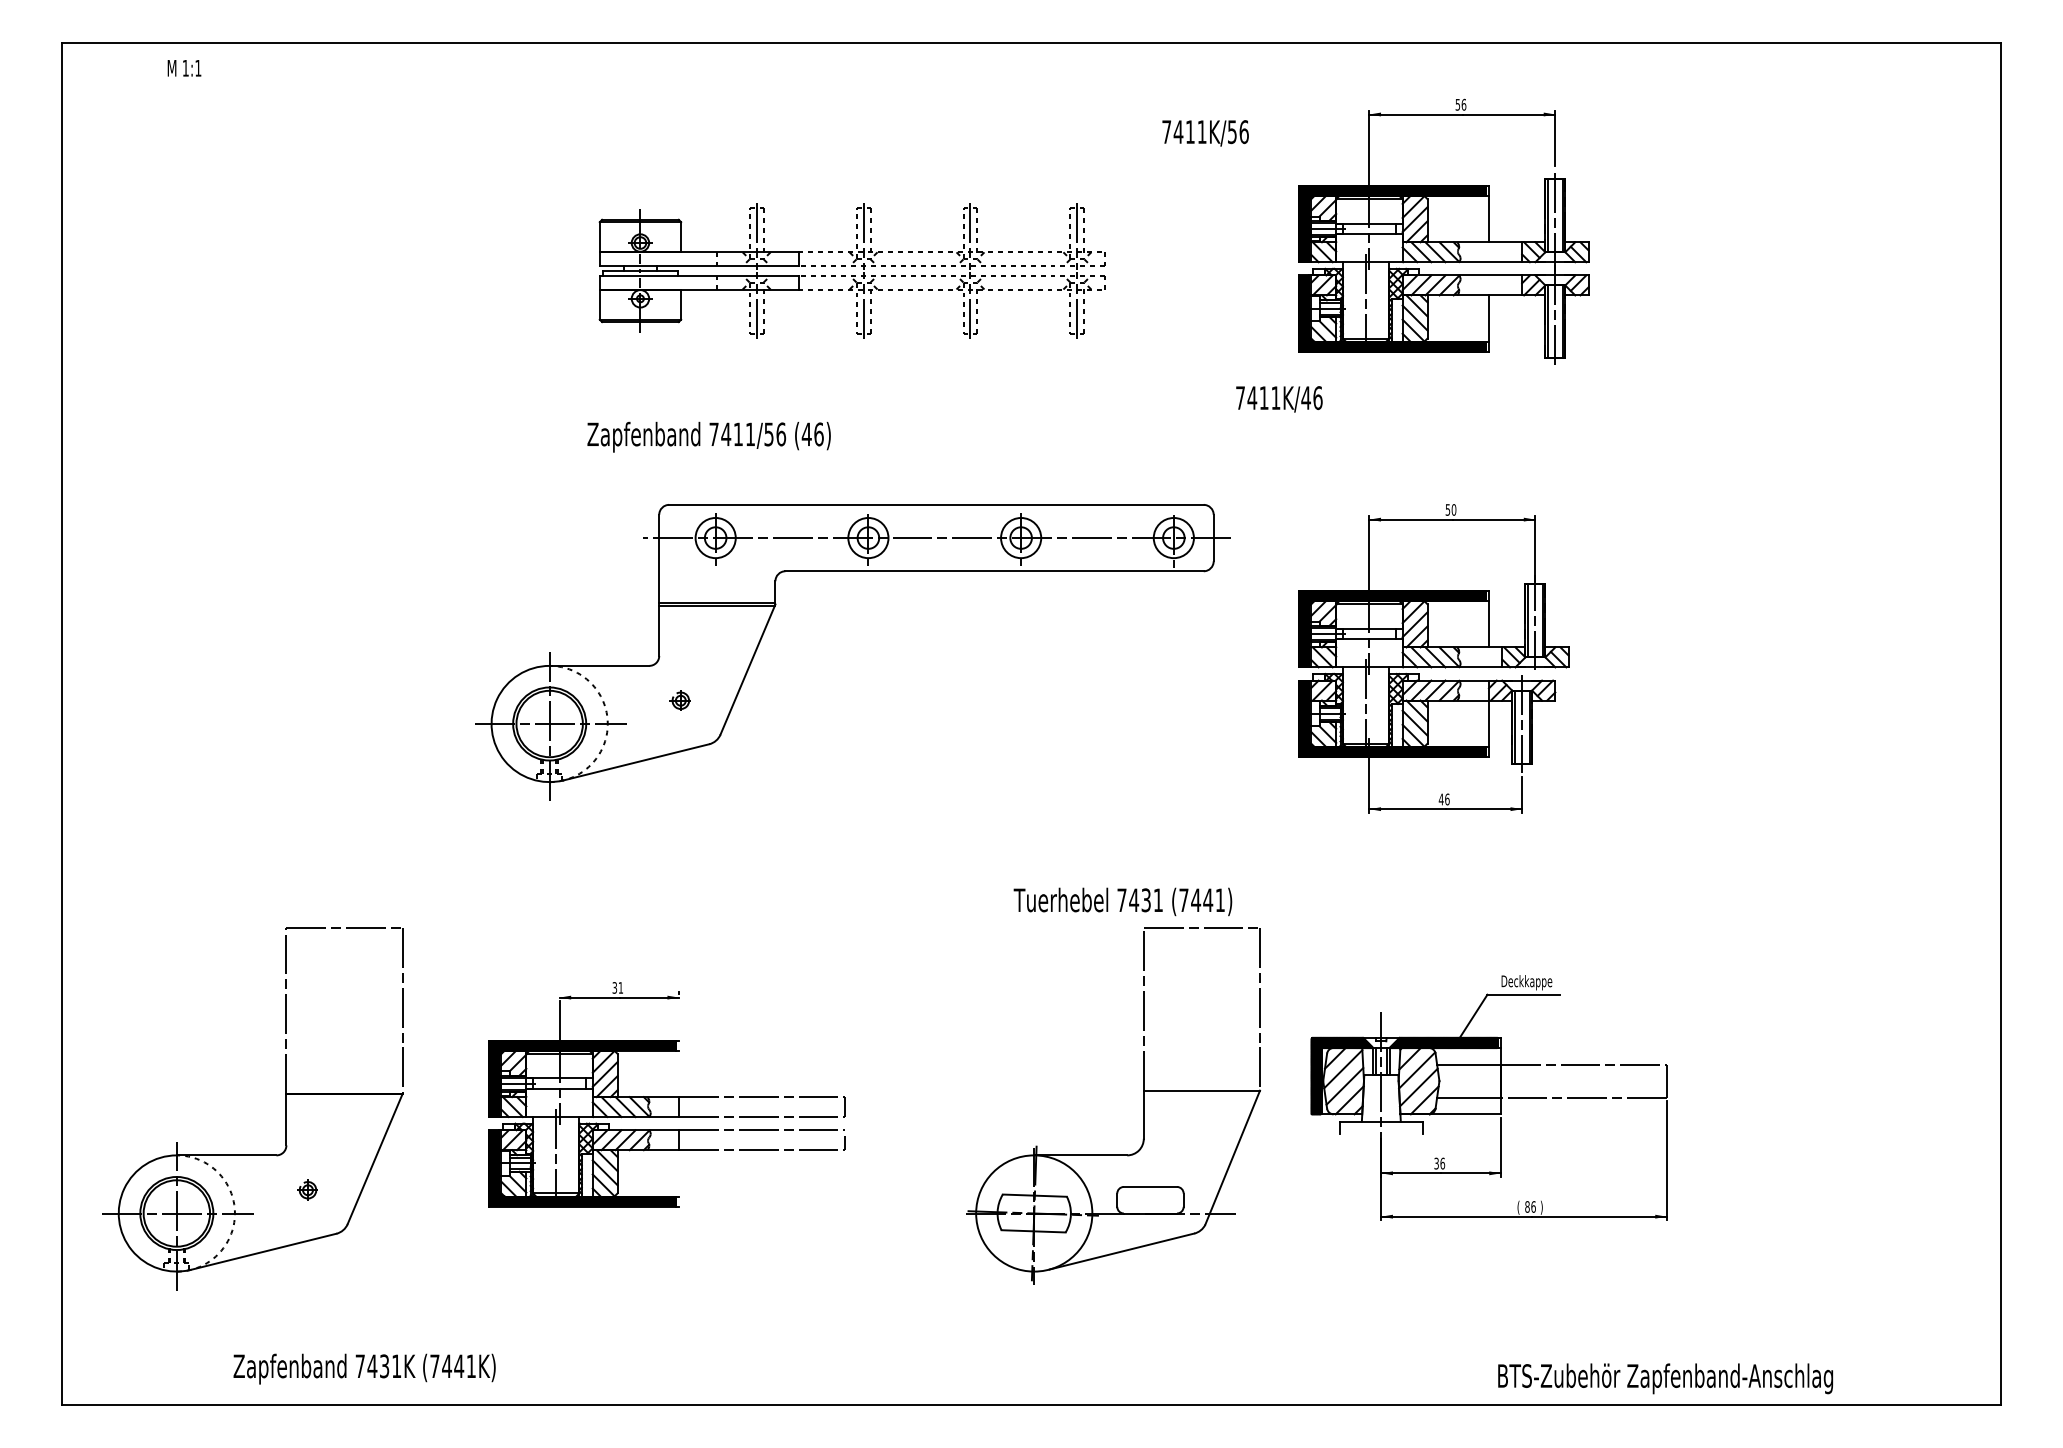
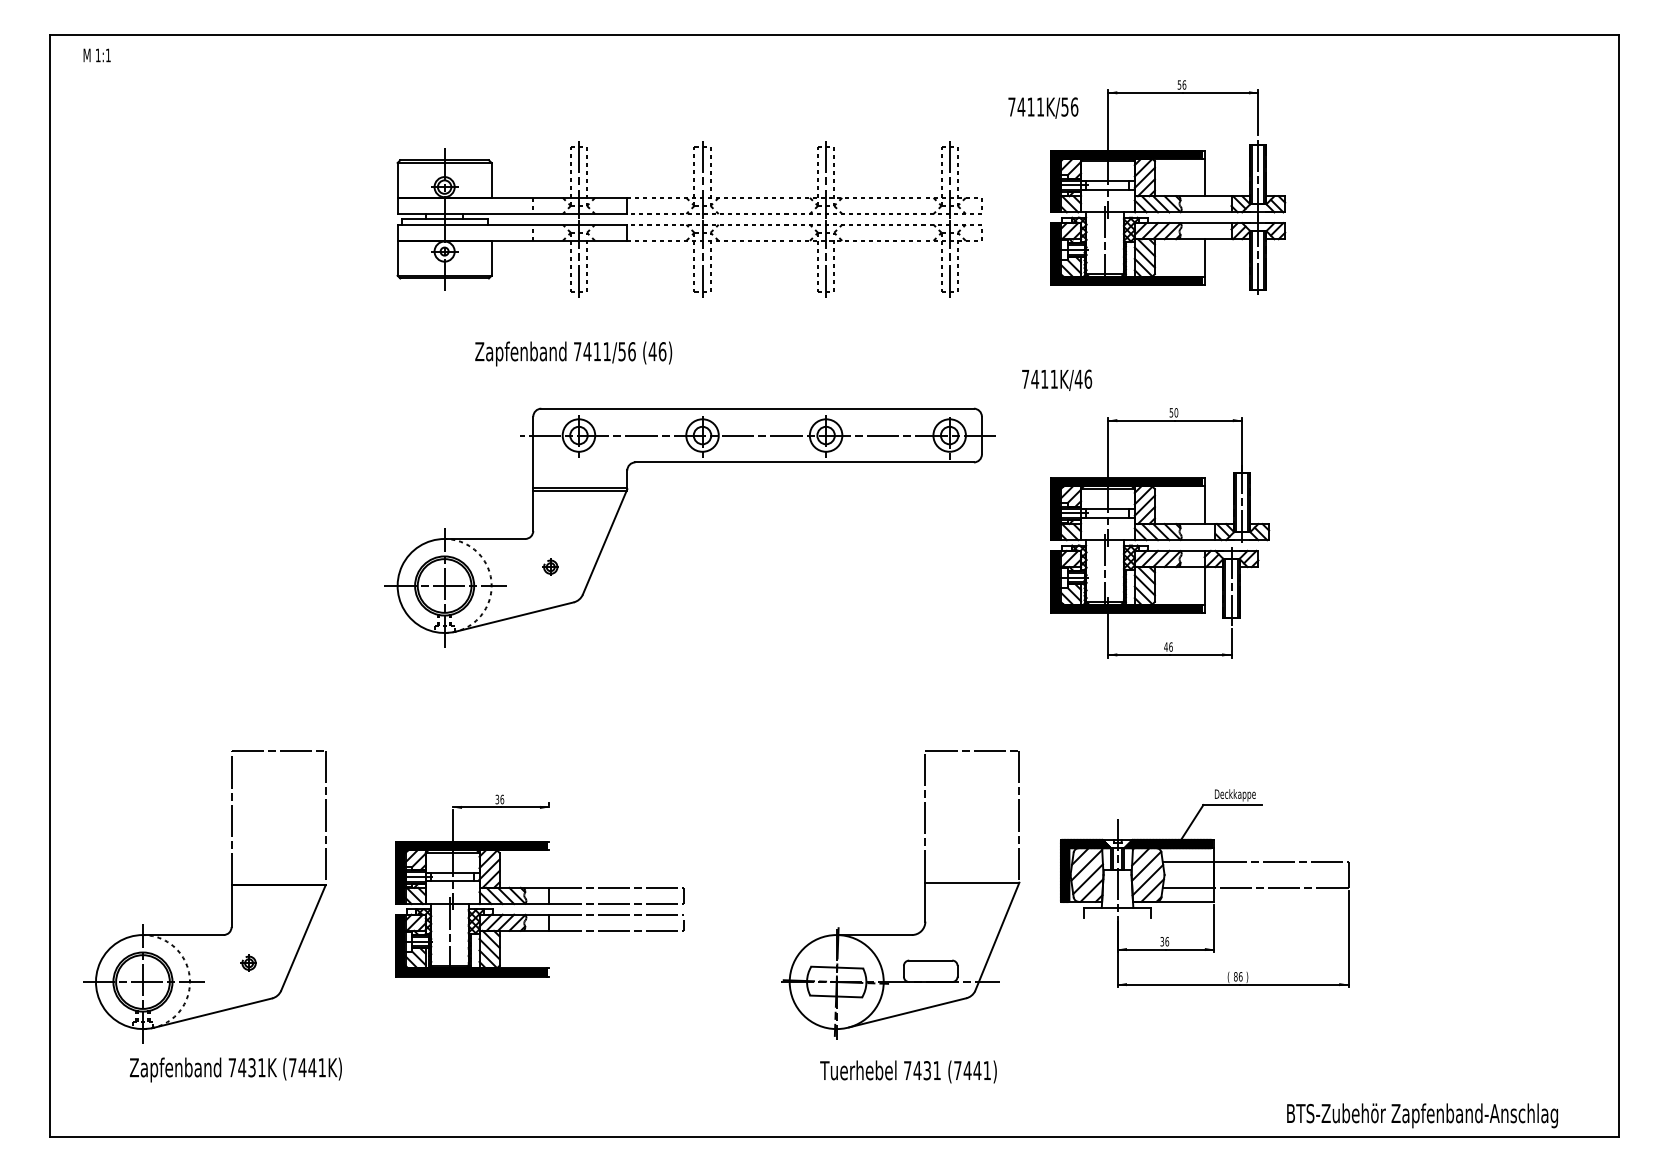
text: (183, 68) -> (96, 55), moved
text: (1205, 132) -> (1043, 107), moved
part: (852, 271) -> (689, 219), size x1.43
text: (1279, 398) -> (1057, 379), moved
text: (1122, 901) -> (908, 1071), moved
text: (621, 987) -> (502, 799), 31 -> 36
text: (364, 1368) -> (235, 1069), moved
text: (1665, 1378) -> (1422, 1115), moved

